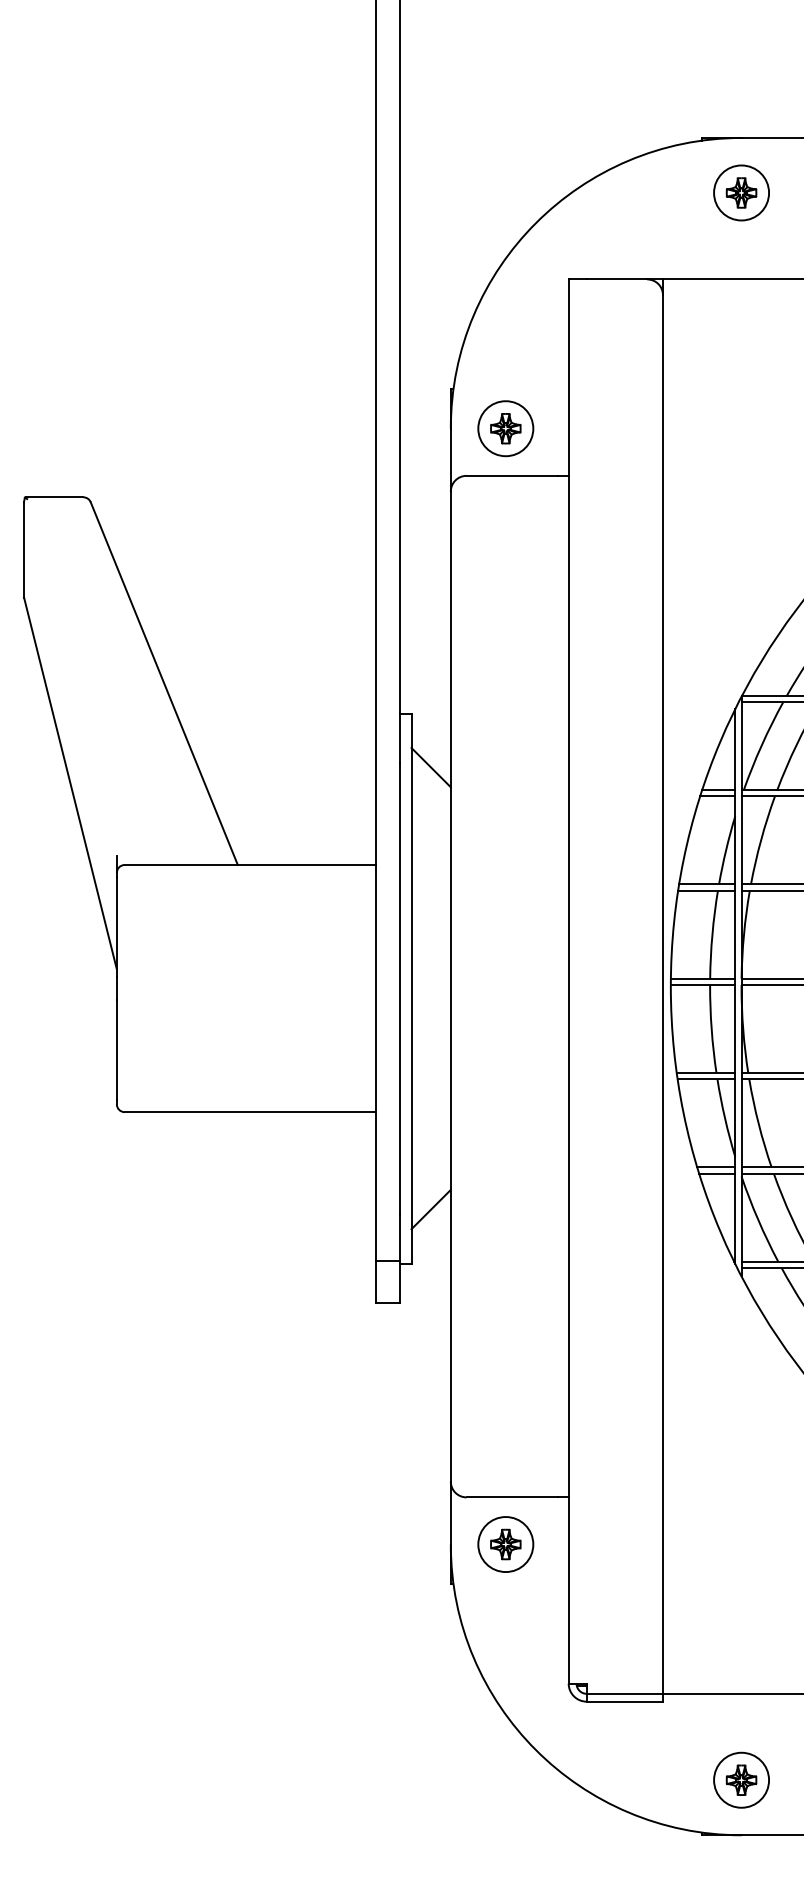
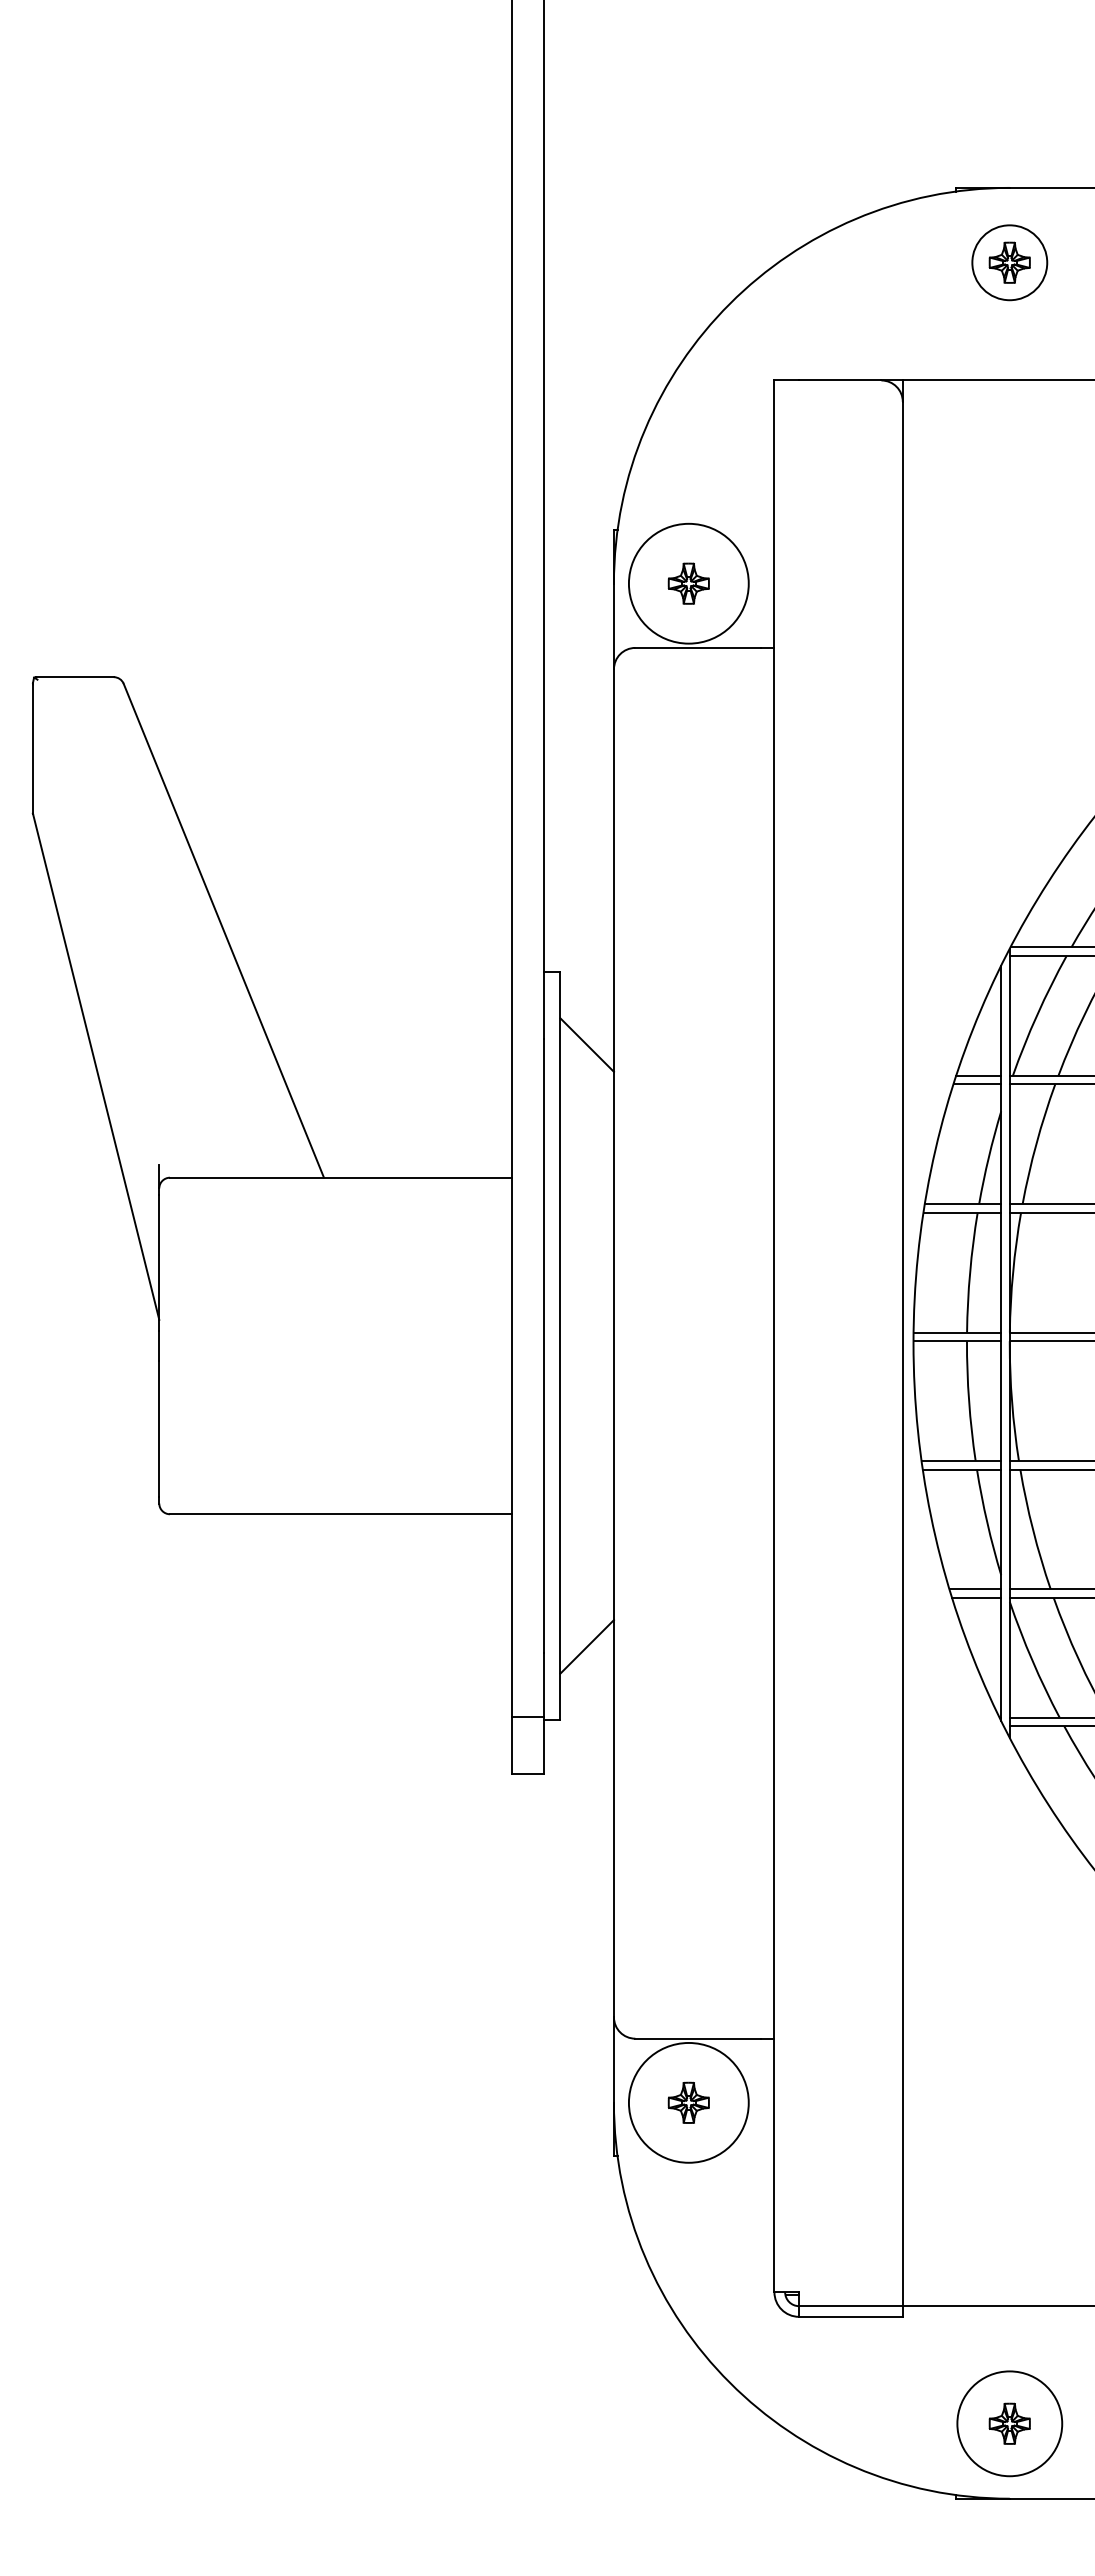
circle: (505, 428) -> (688, 583), size x1.6
circle: (505, 1544) -> (688, 2102), size x1.6
circle: (741, 1780) -> (1009, 2423), size x1.4

